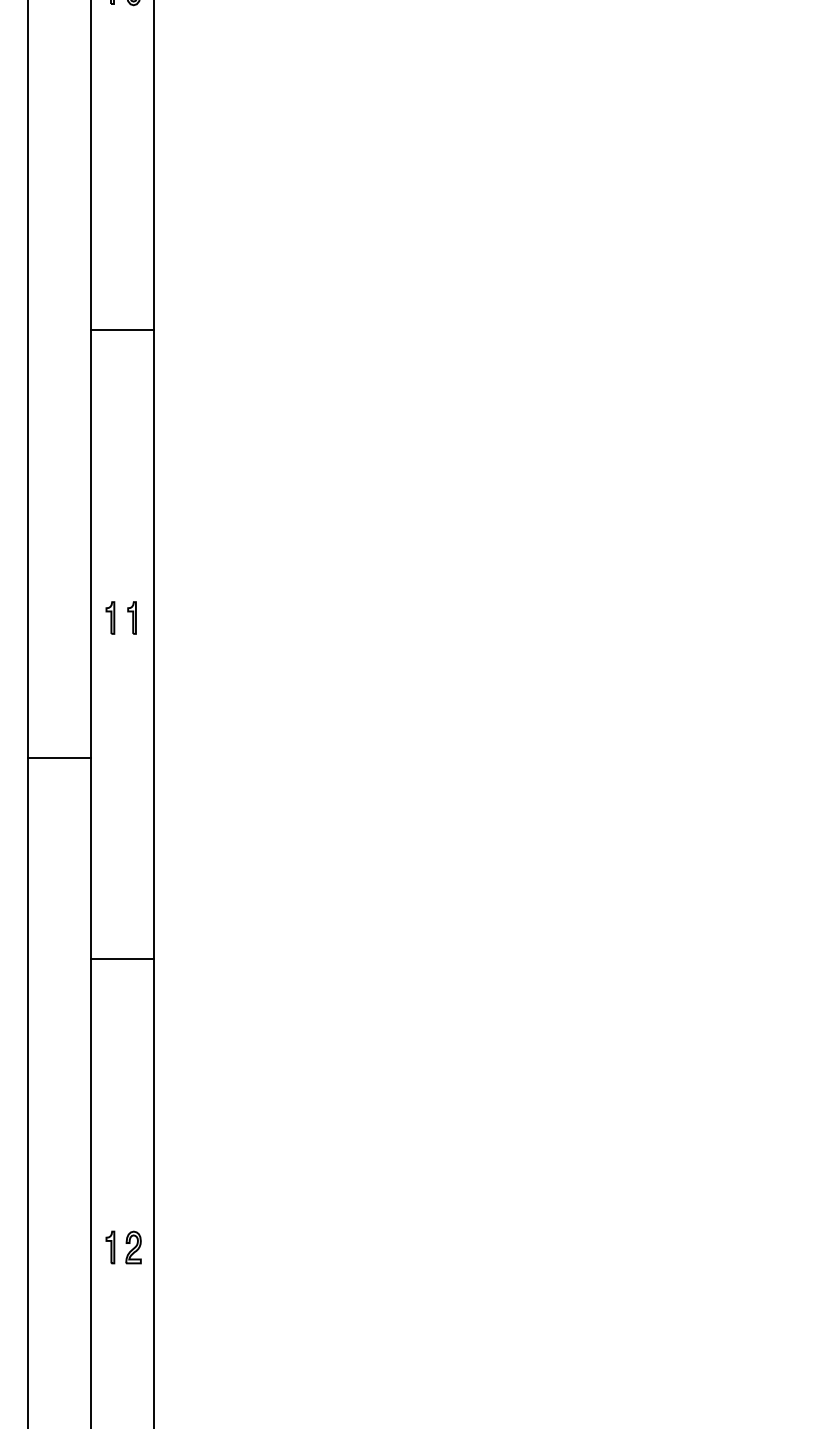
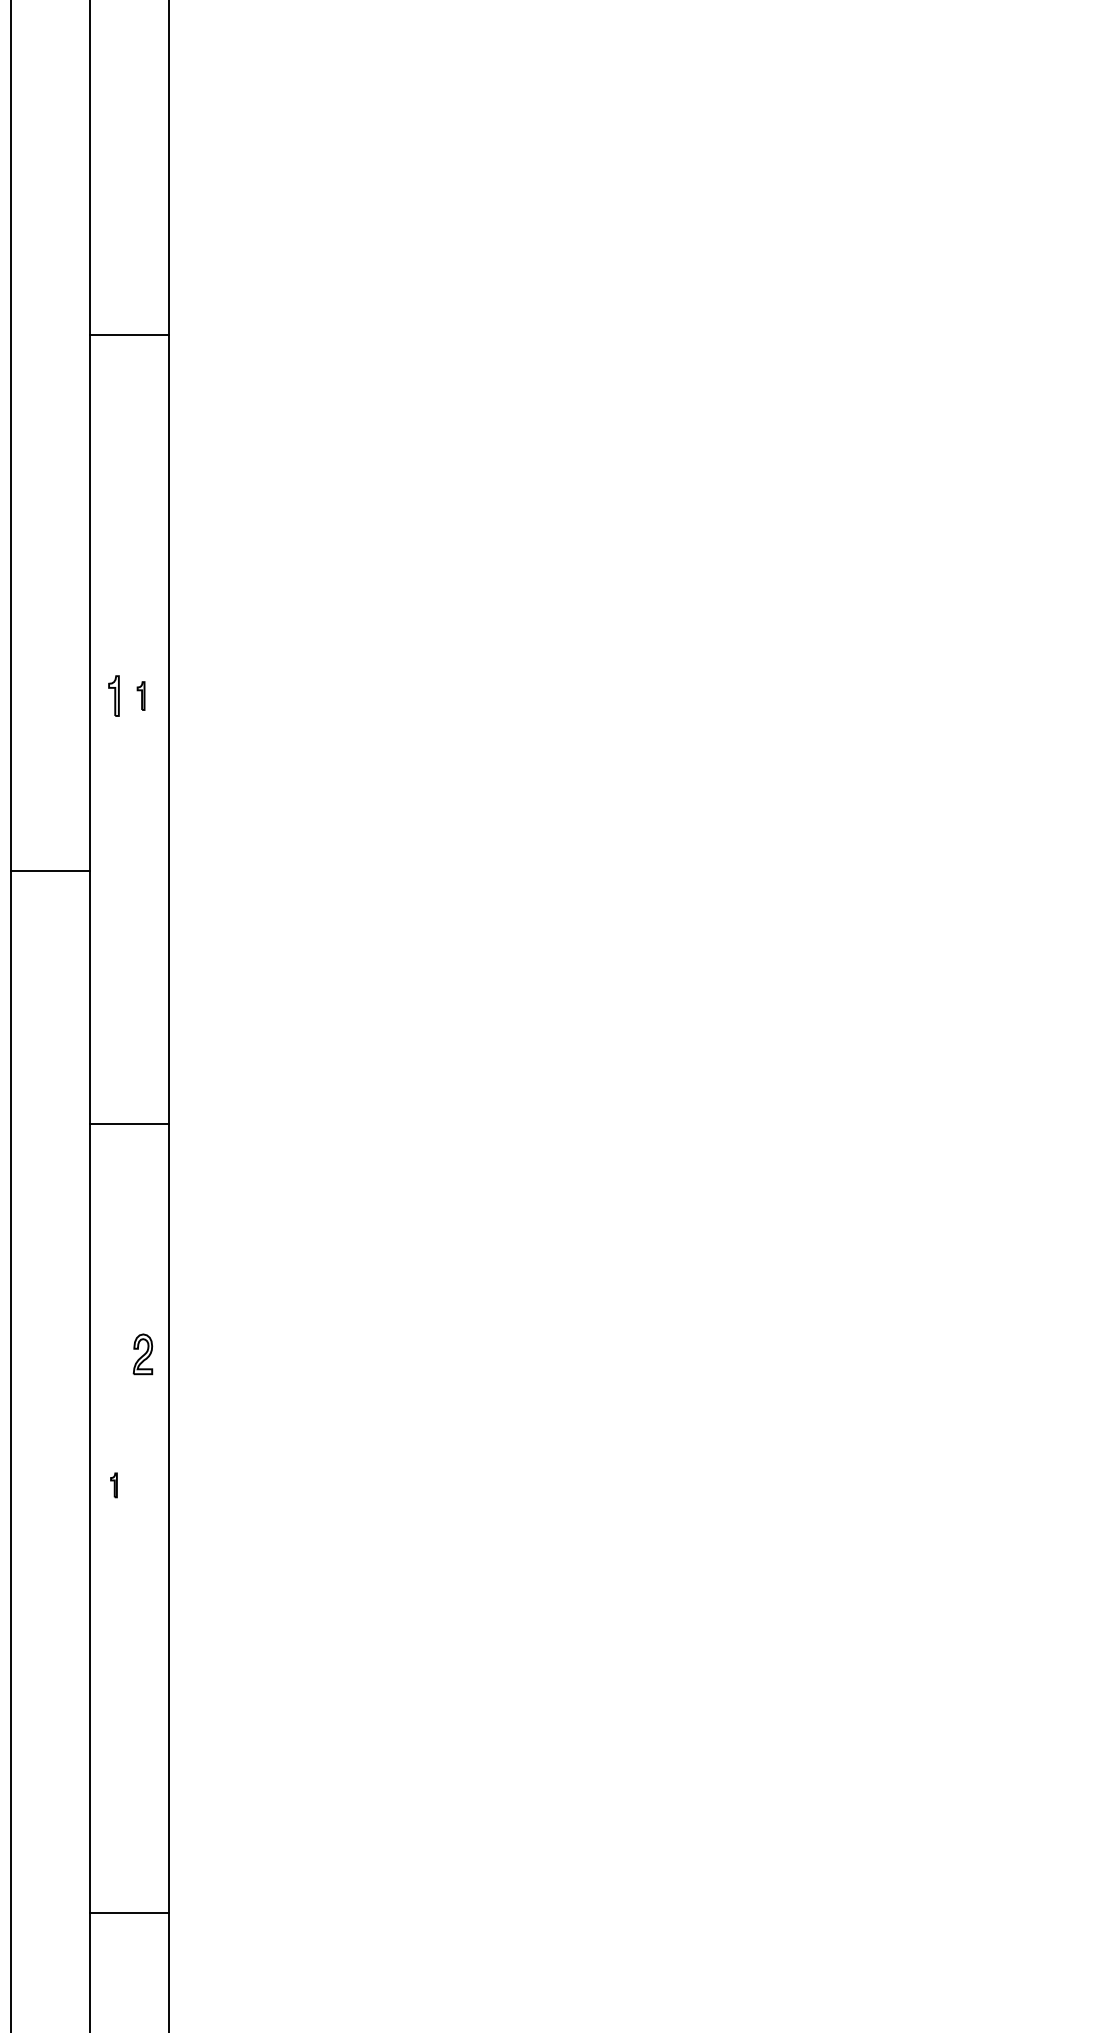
part: (131, 617) -> (140, 695), size x0.7
part: (110, 1247) -> (113, 1485), size x0.6
part: (133, 1247) -> (142, 1354), moved

